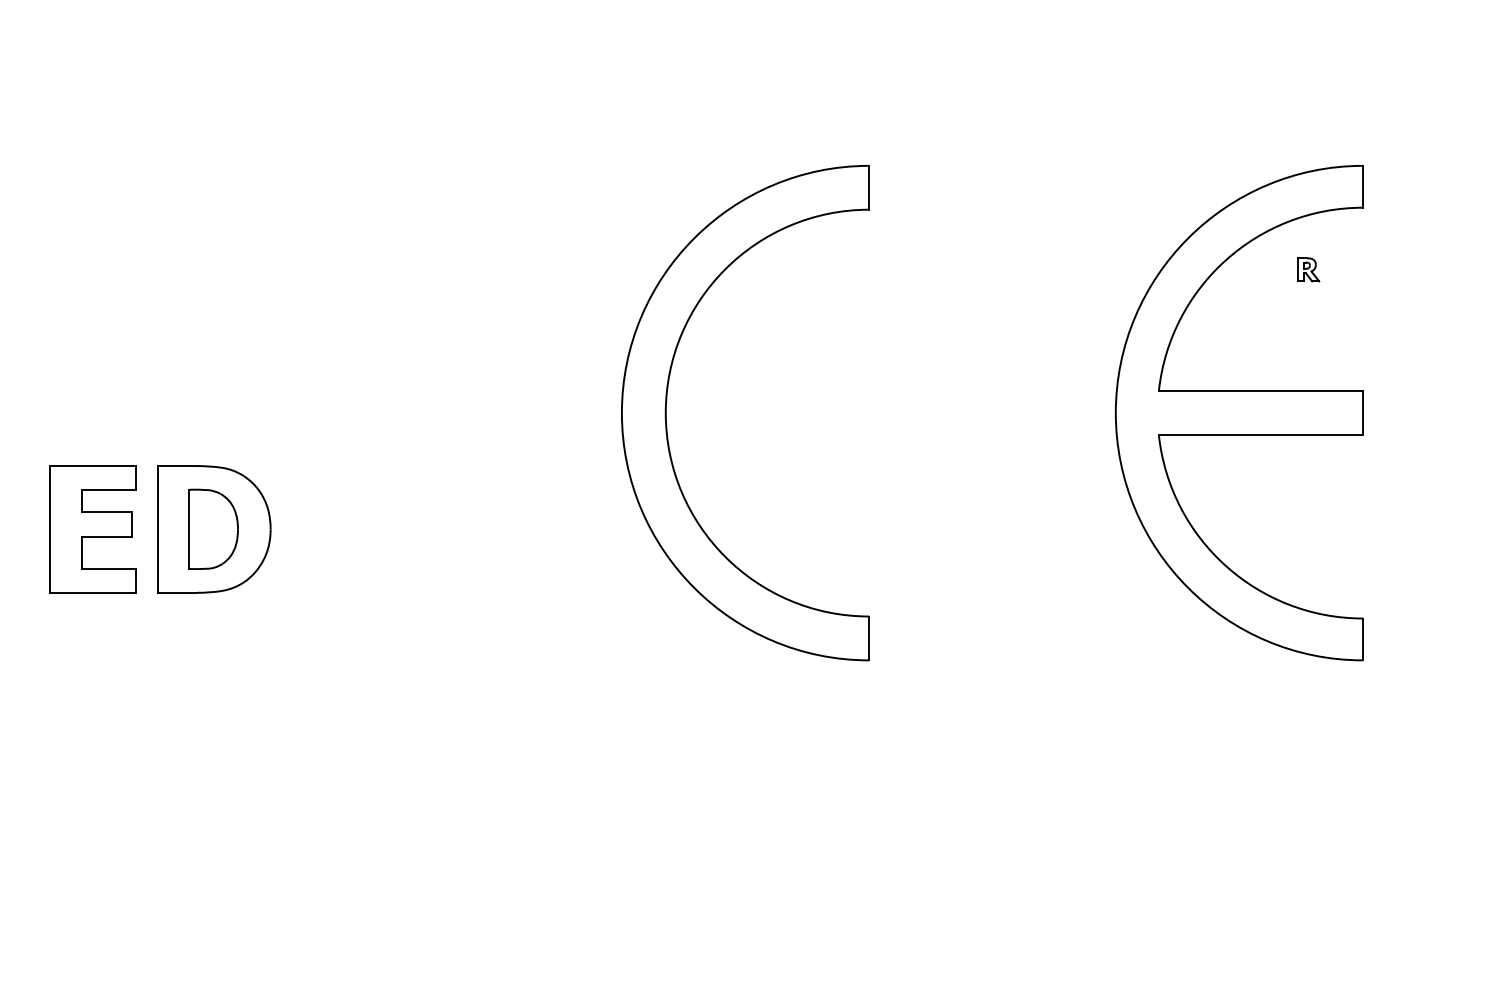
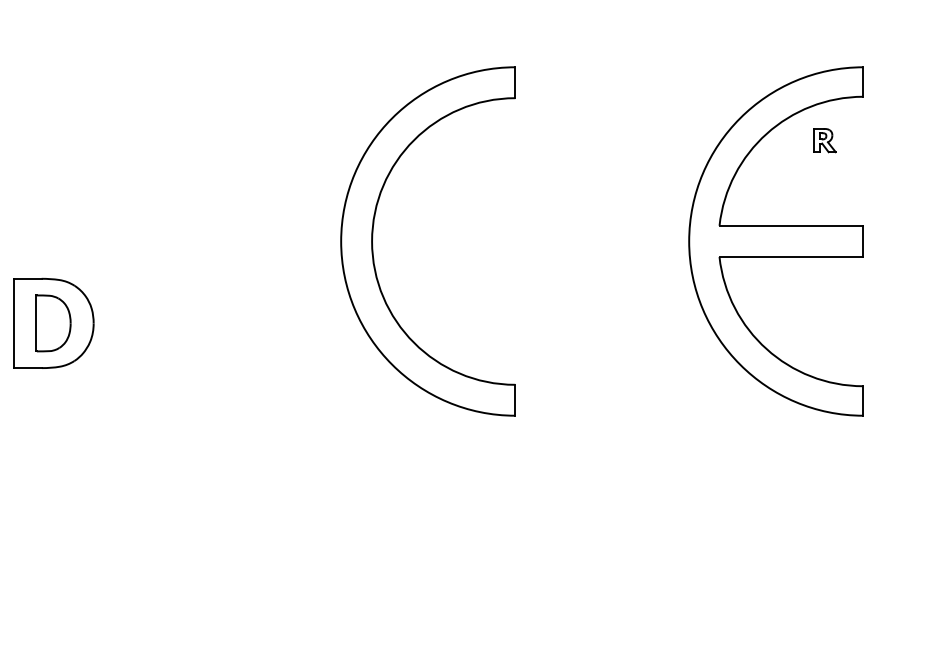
part: (1308, 269) -> (824, 140), size x1.43

